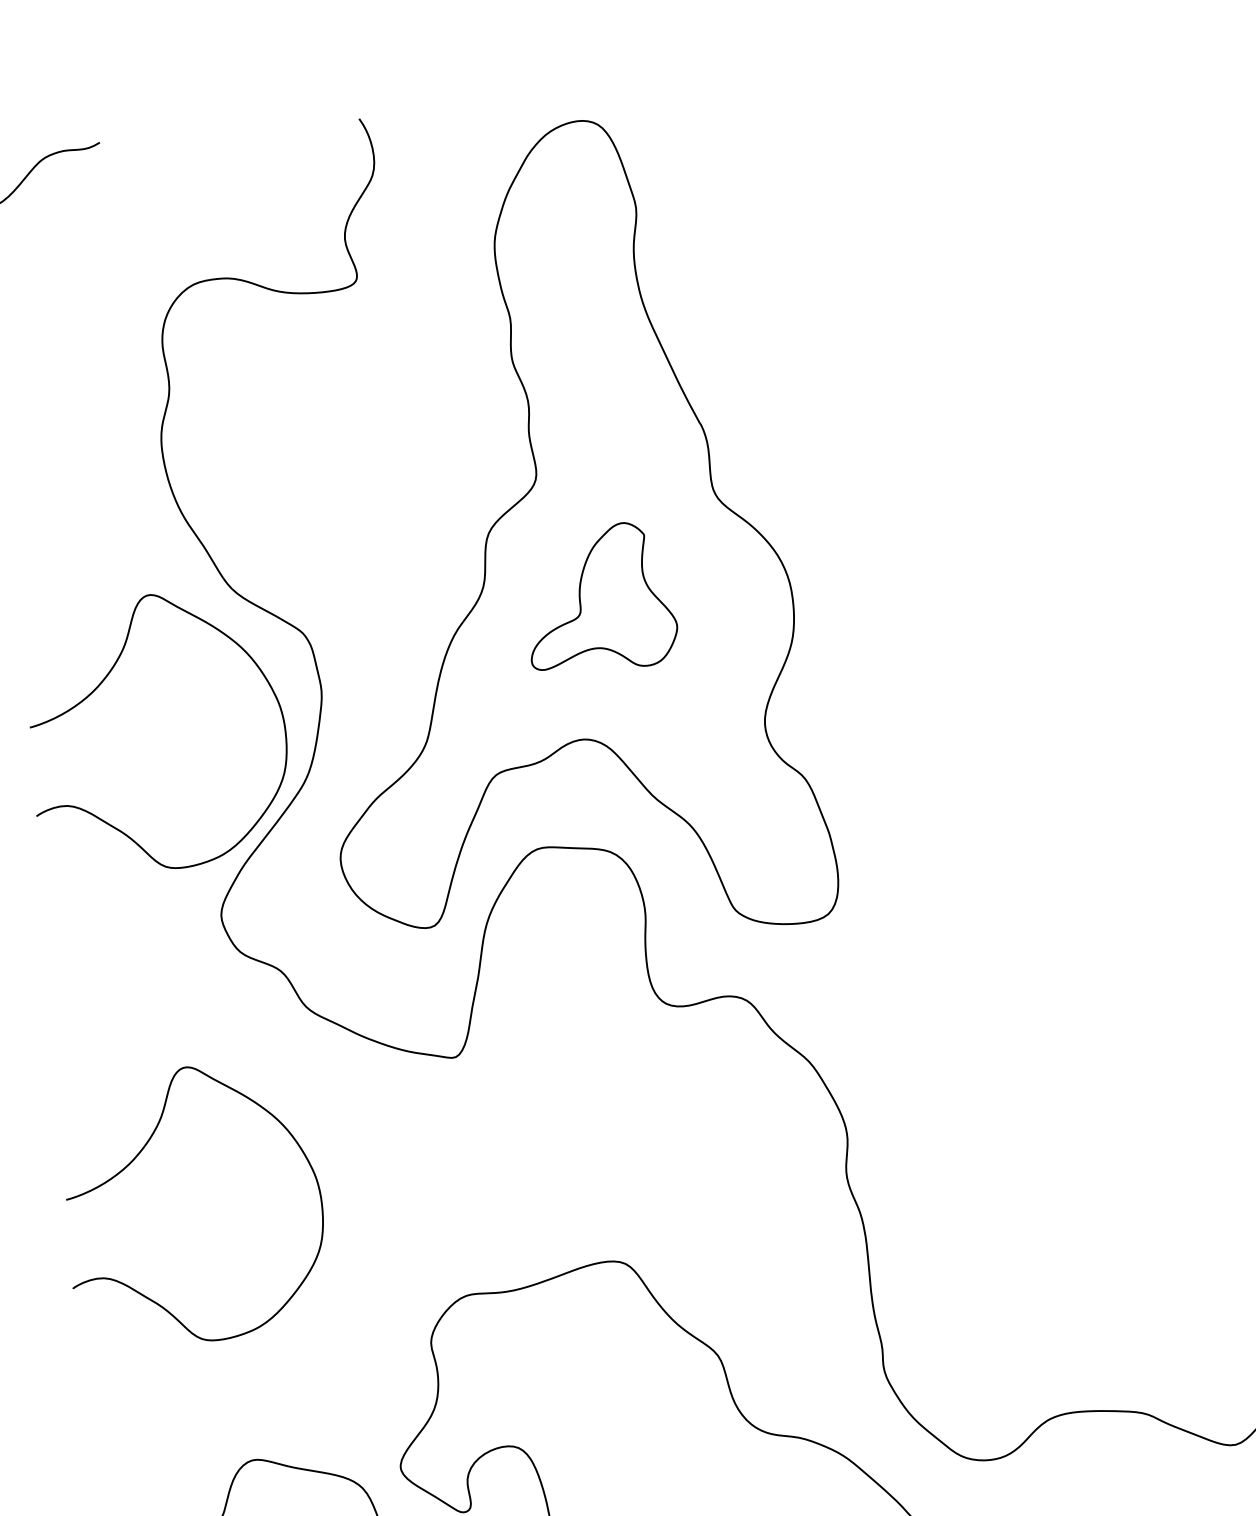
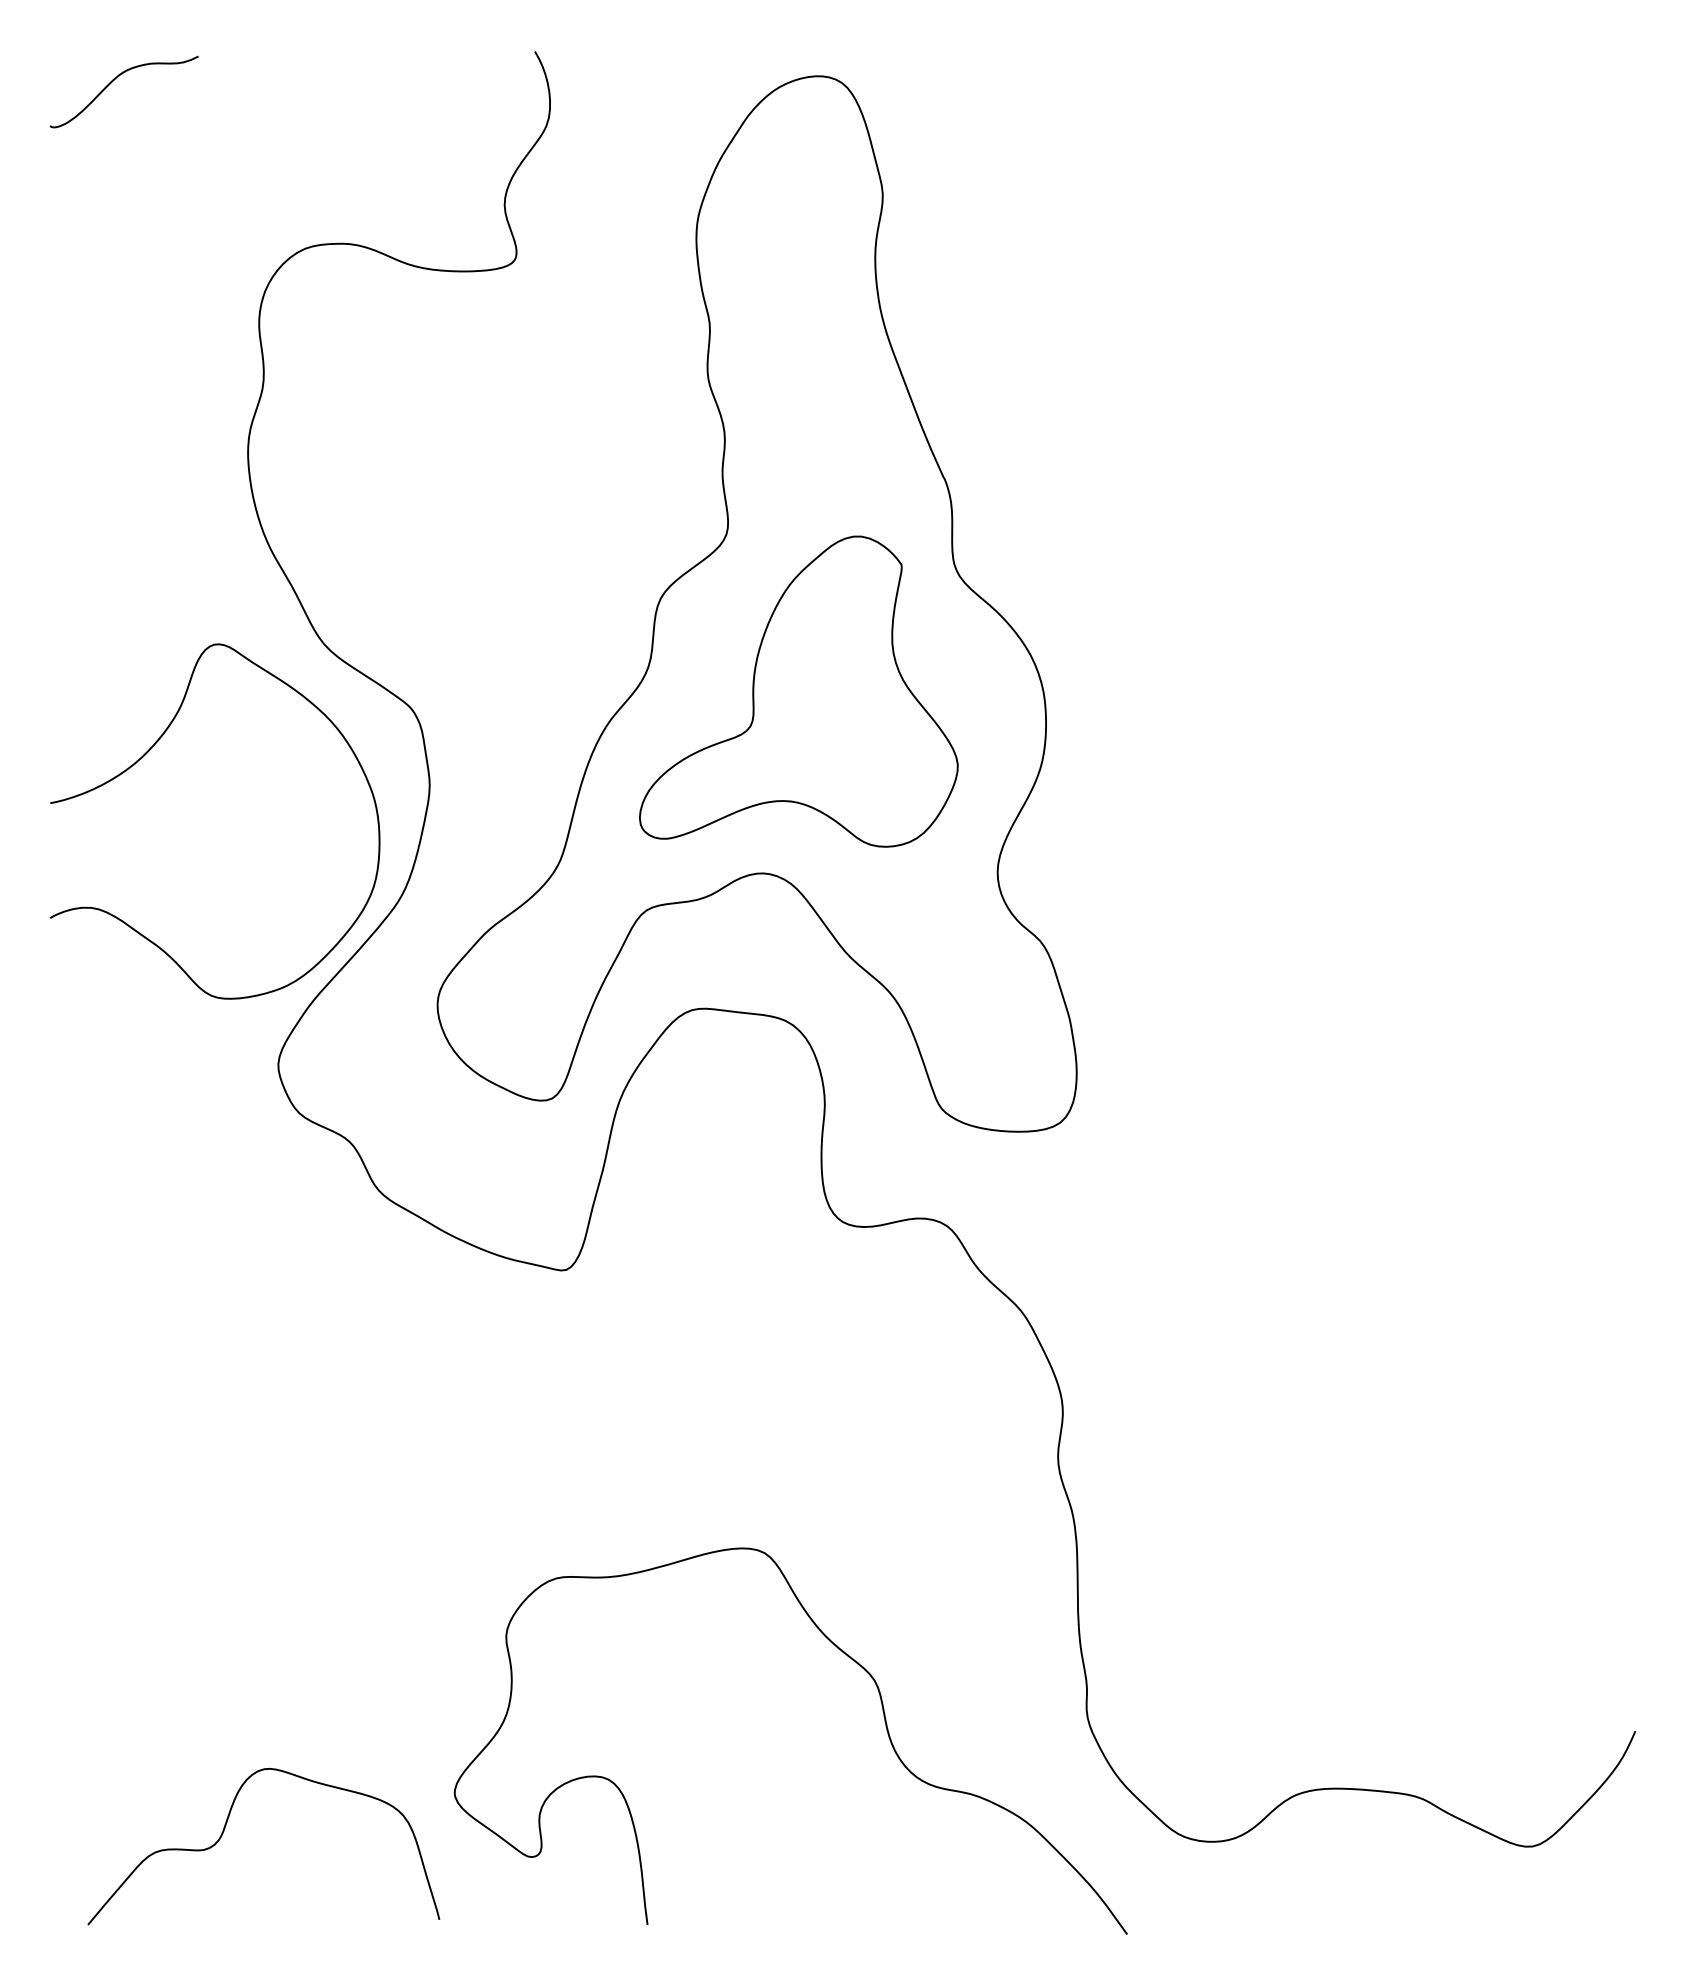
part: (600, 597) -> (798, 691), size x1.67
curve: (138, 1155) -> (147, 1365), removed

